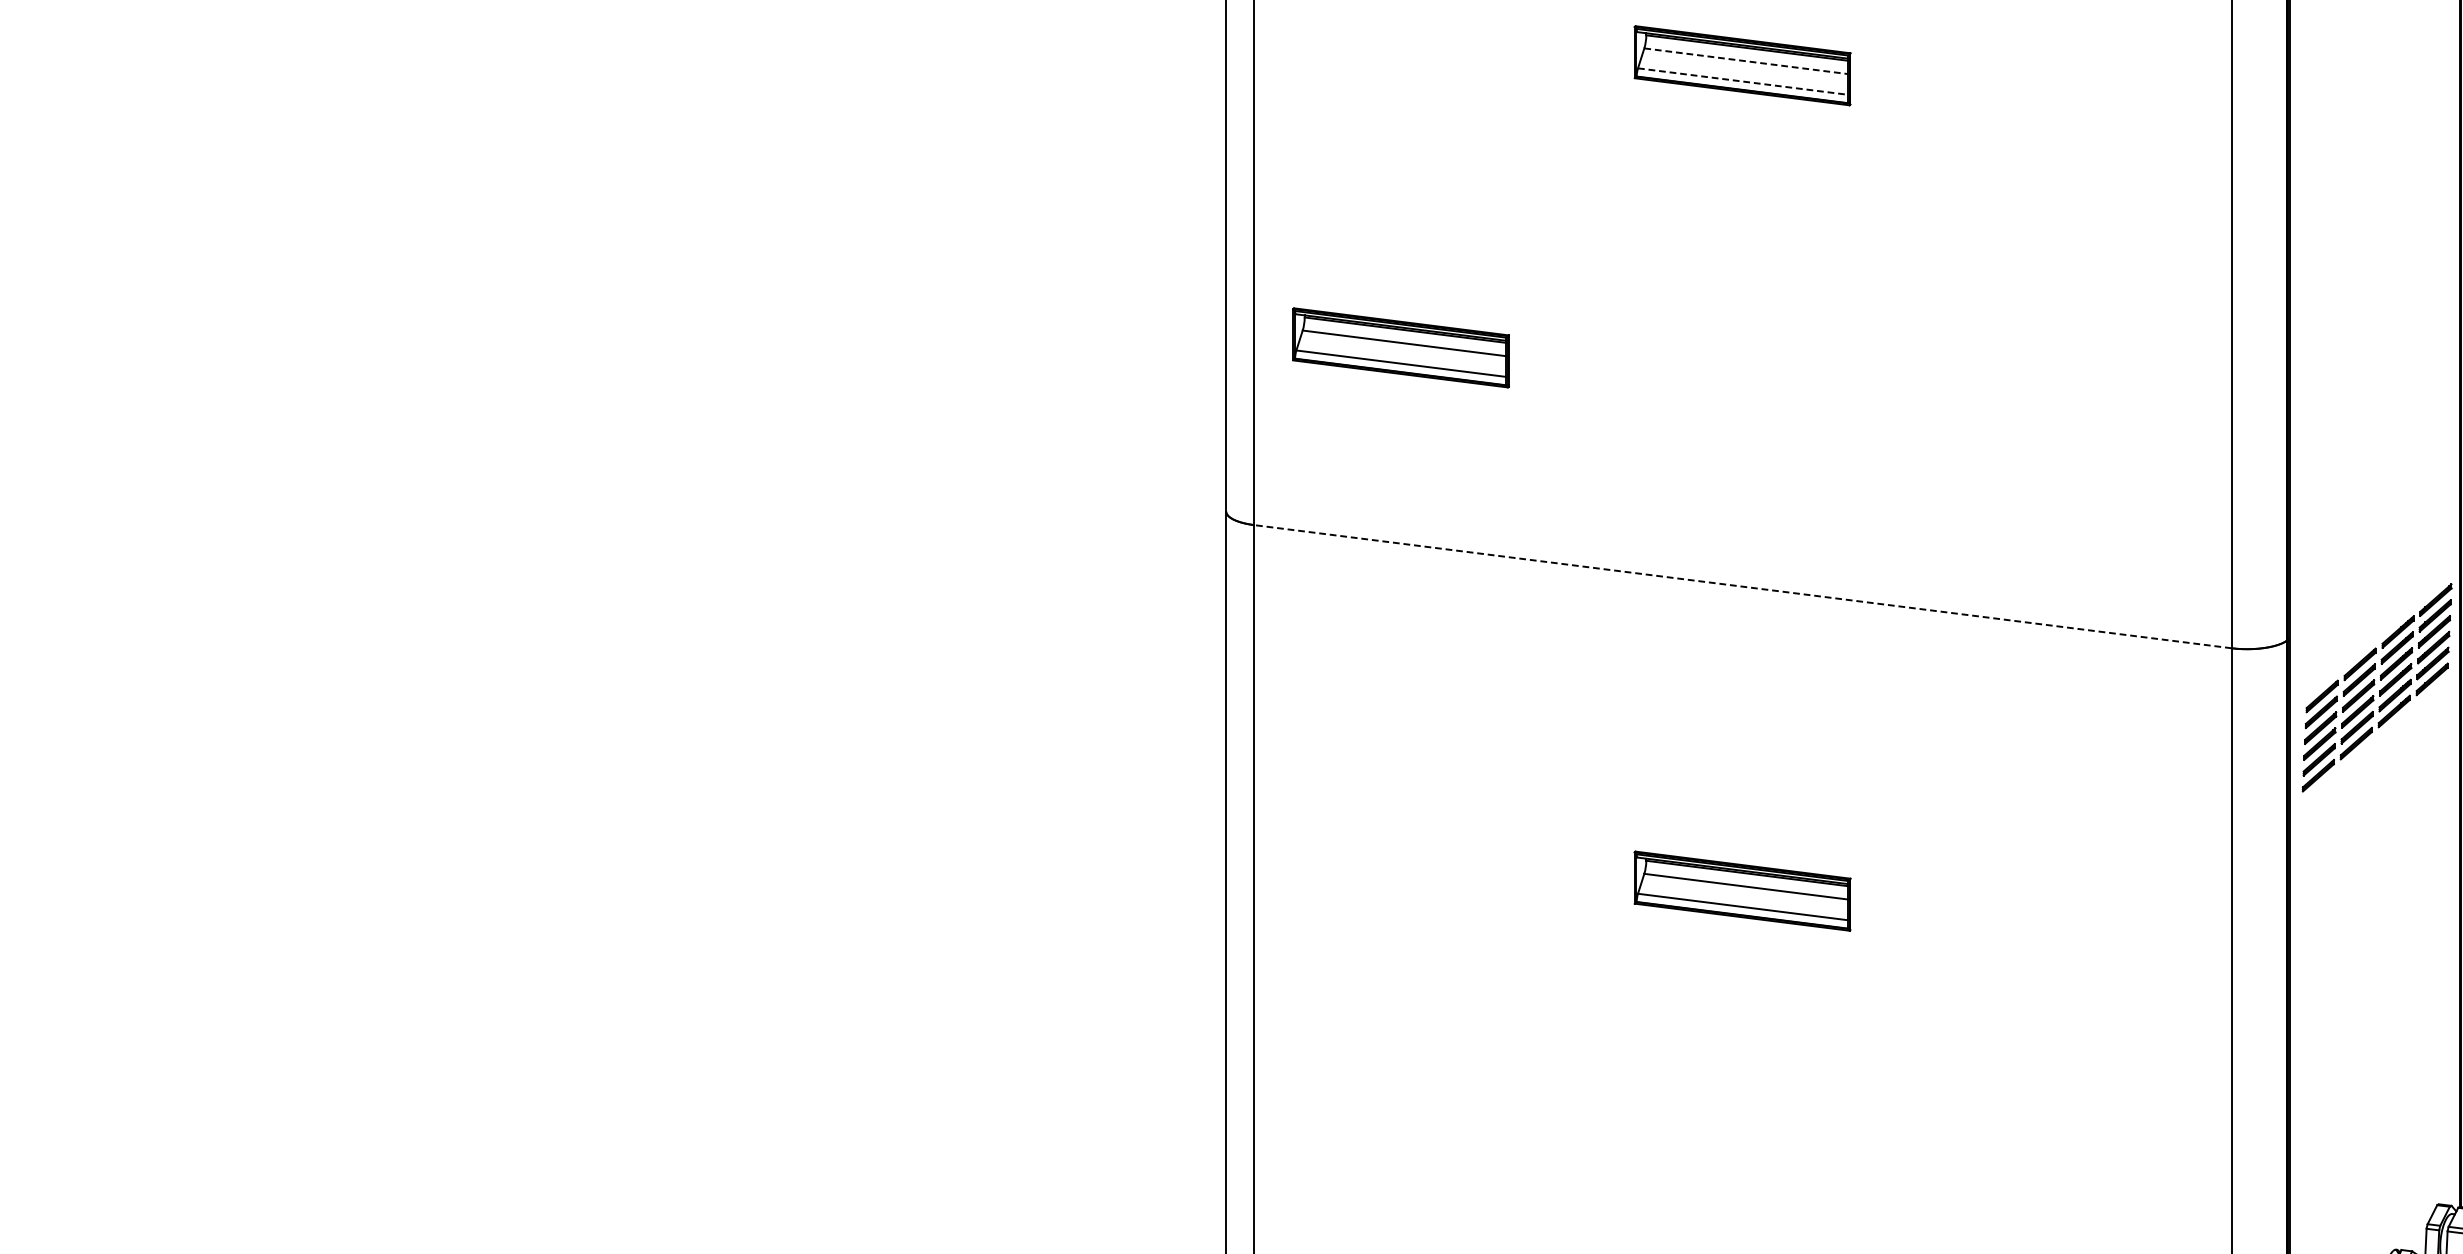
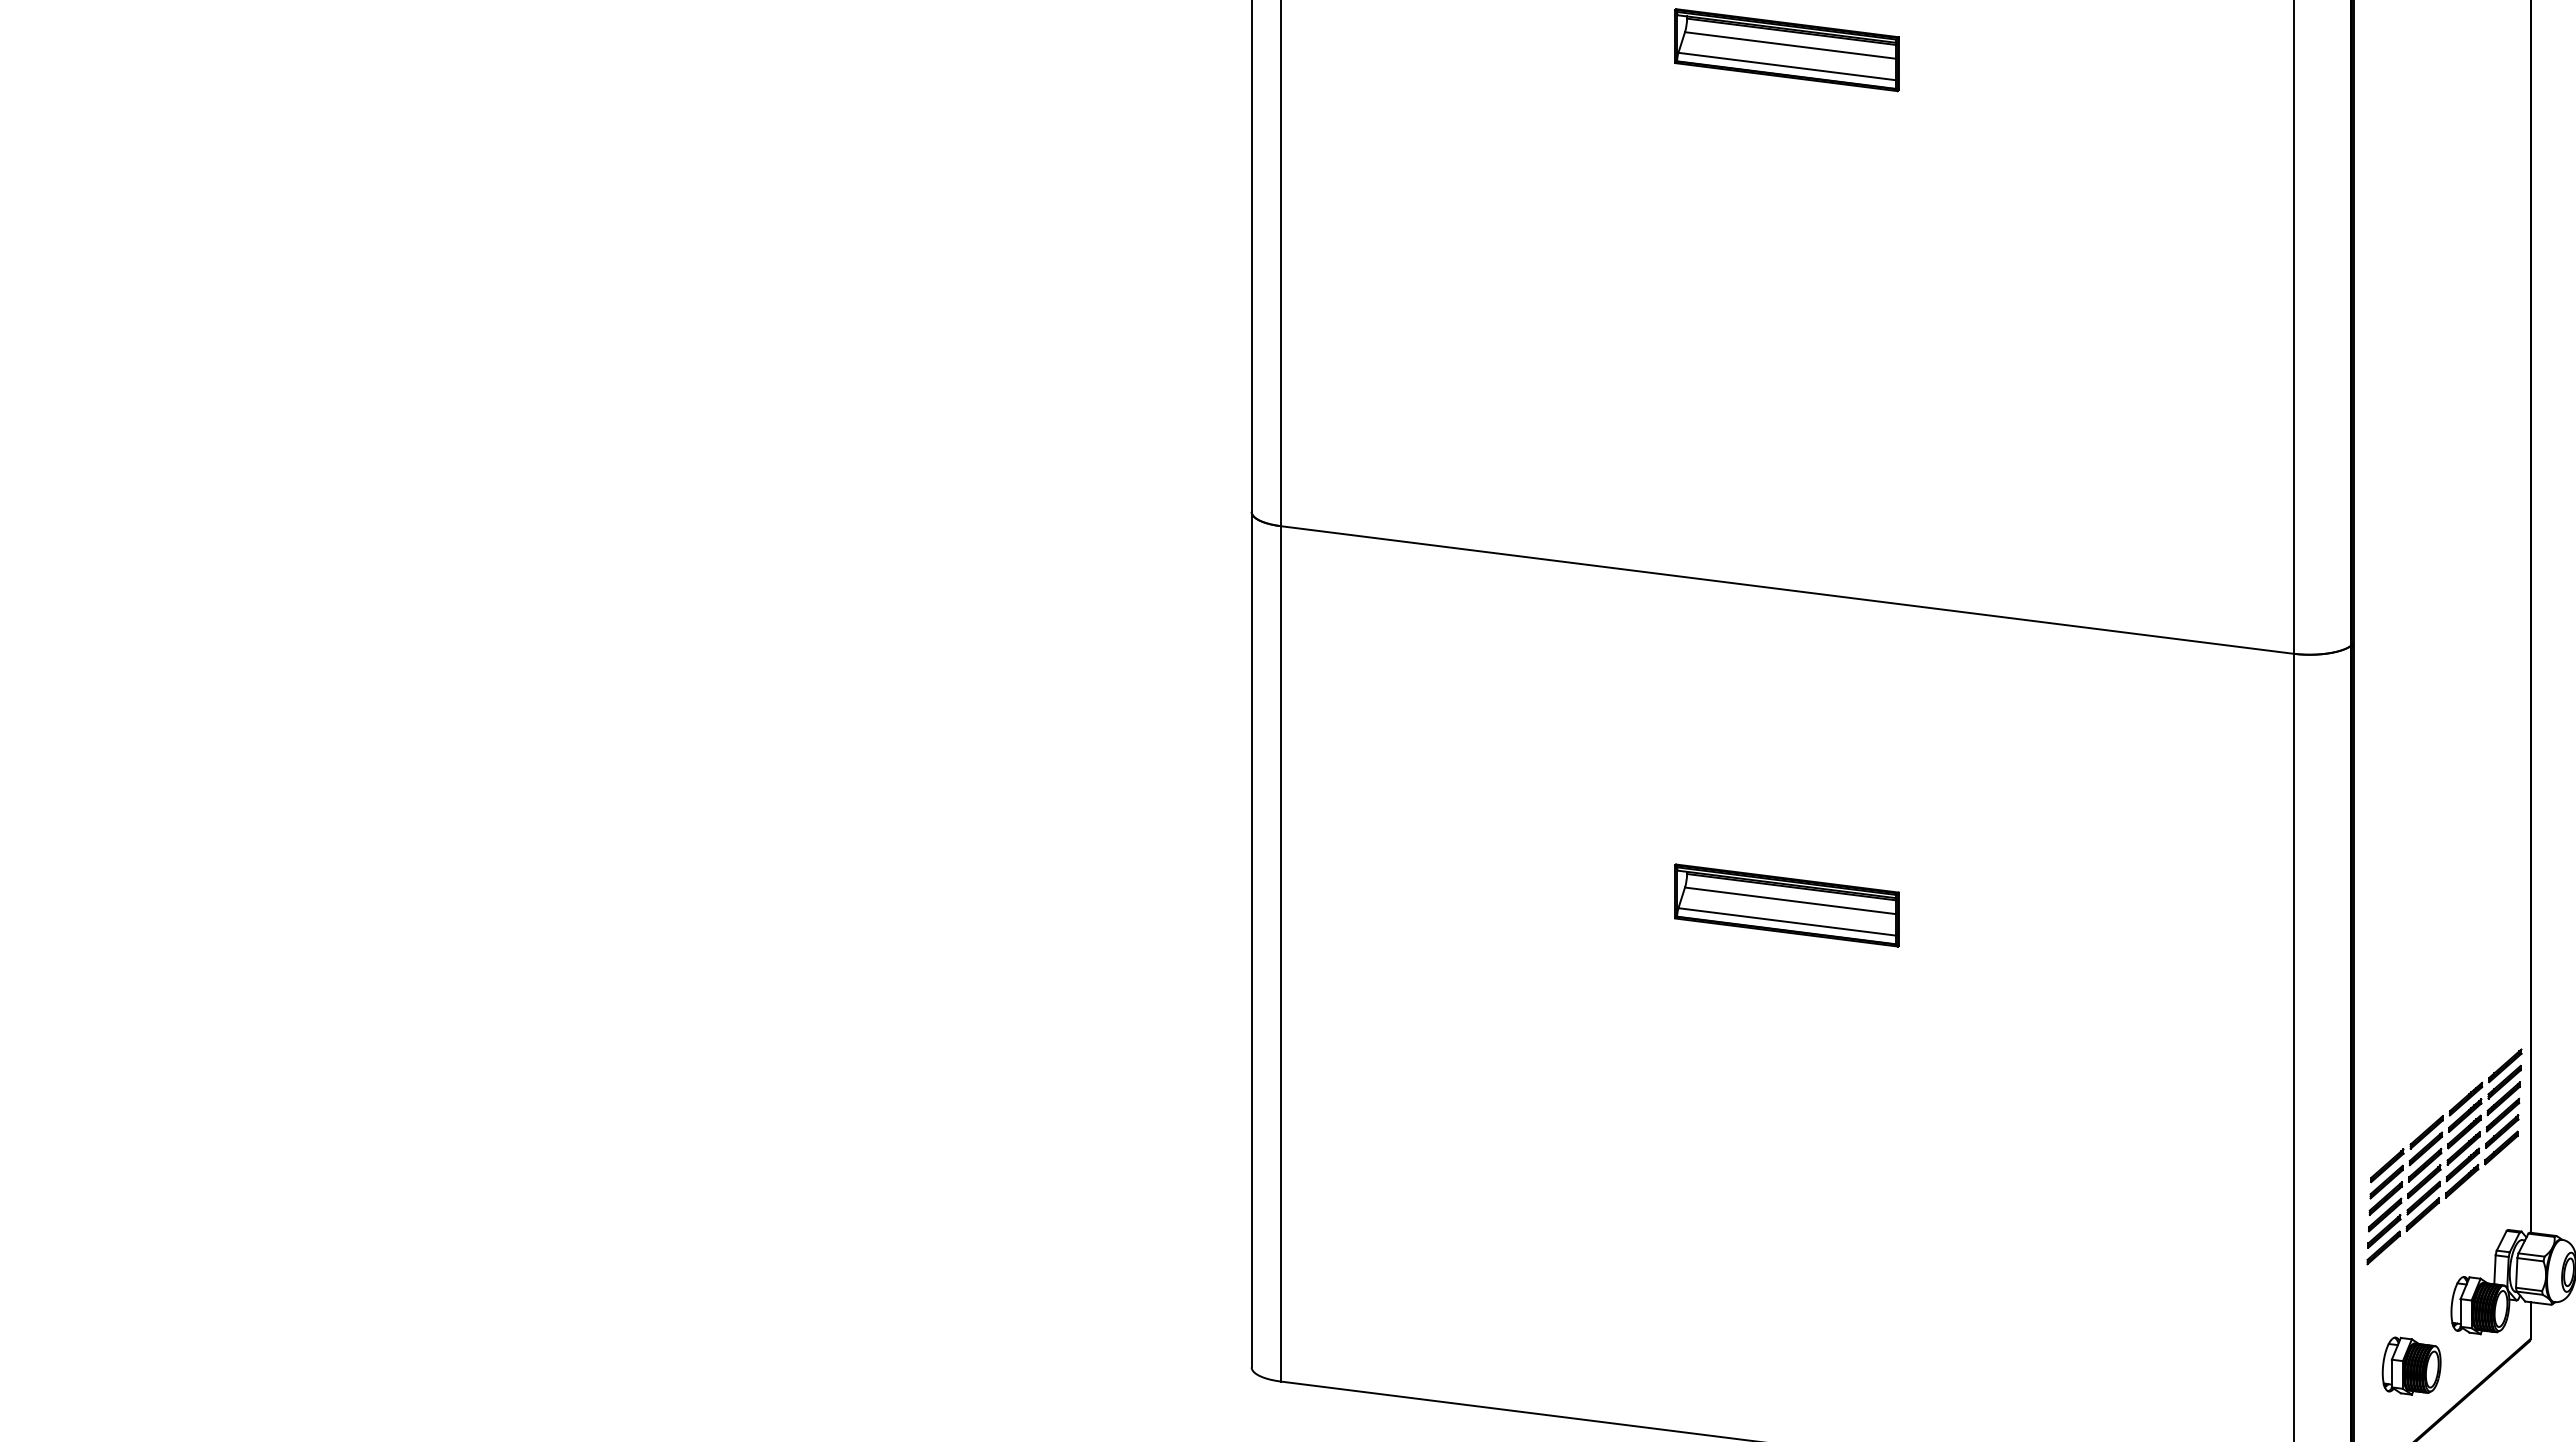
line: (1746, 61) -> (1790, 45), dashed -> solid
line: (1743, 81) -> (1787, 66), dashed -> solid
part: (1400, 347) -> (1432, 342), removed
line: (1742, 586) -> (1786, 589), dashed -> solid
part: (2377, 687) -> (2444, 1156), moved

